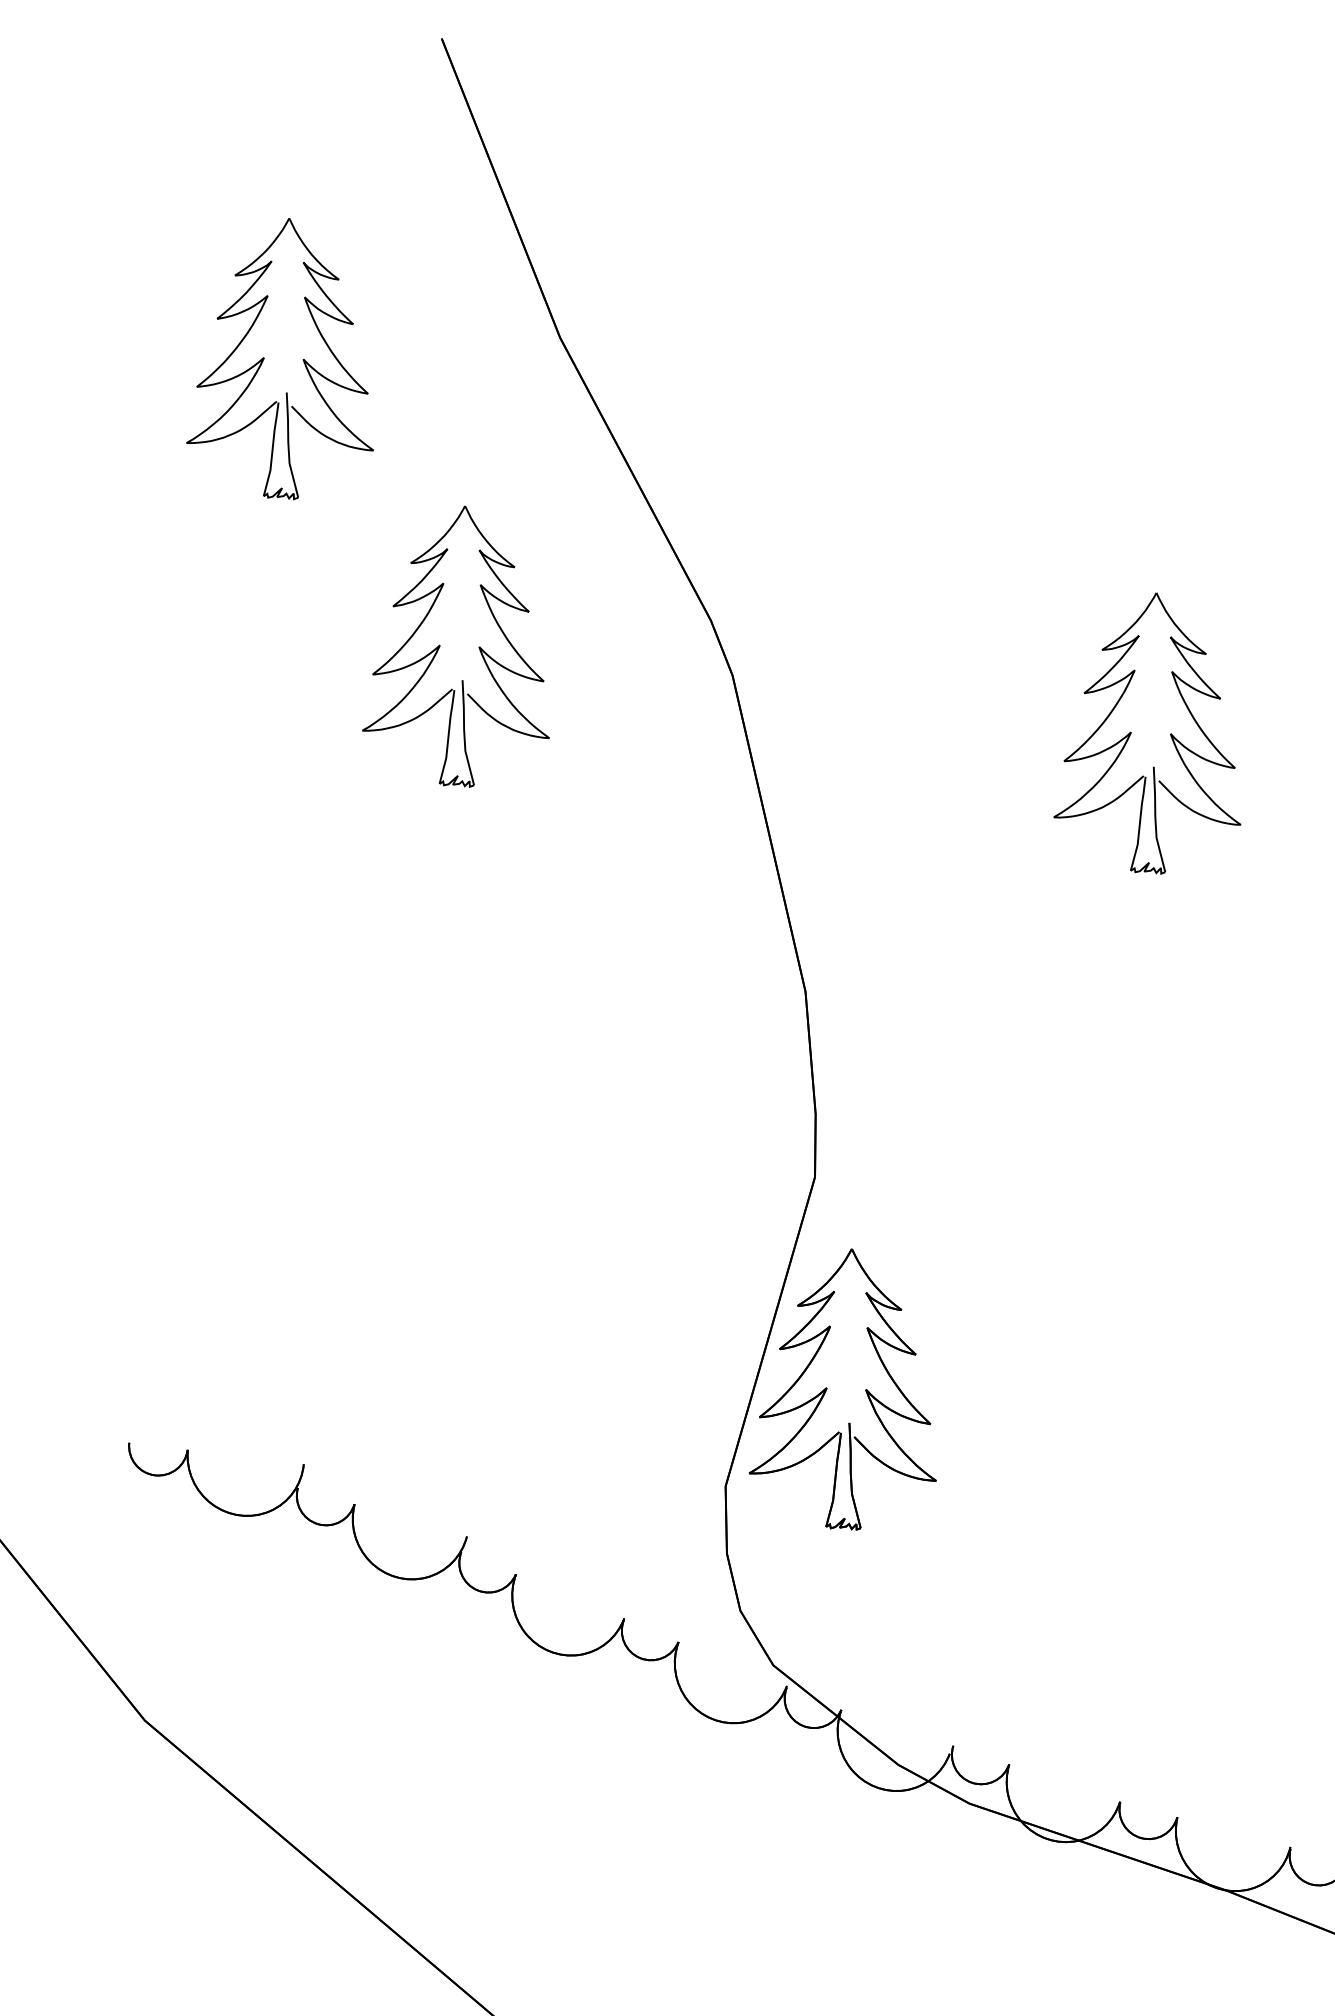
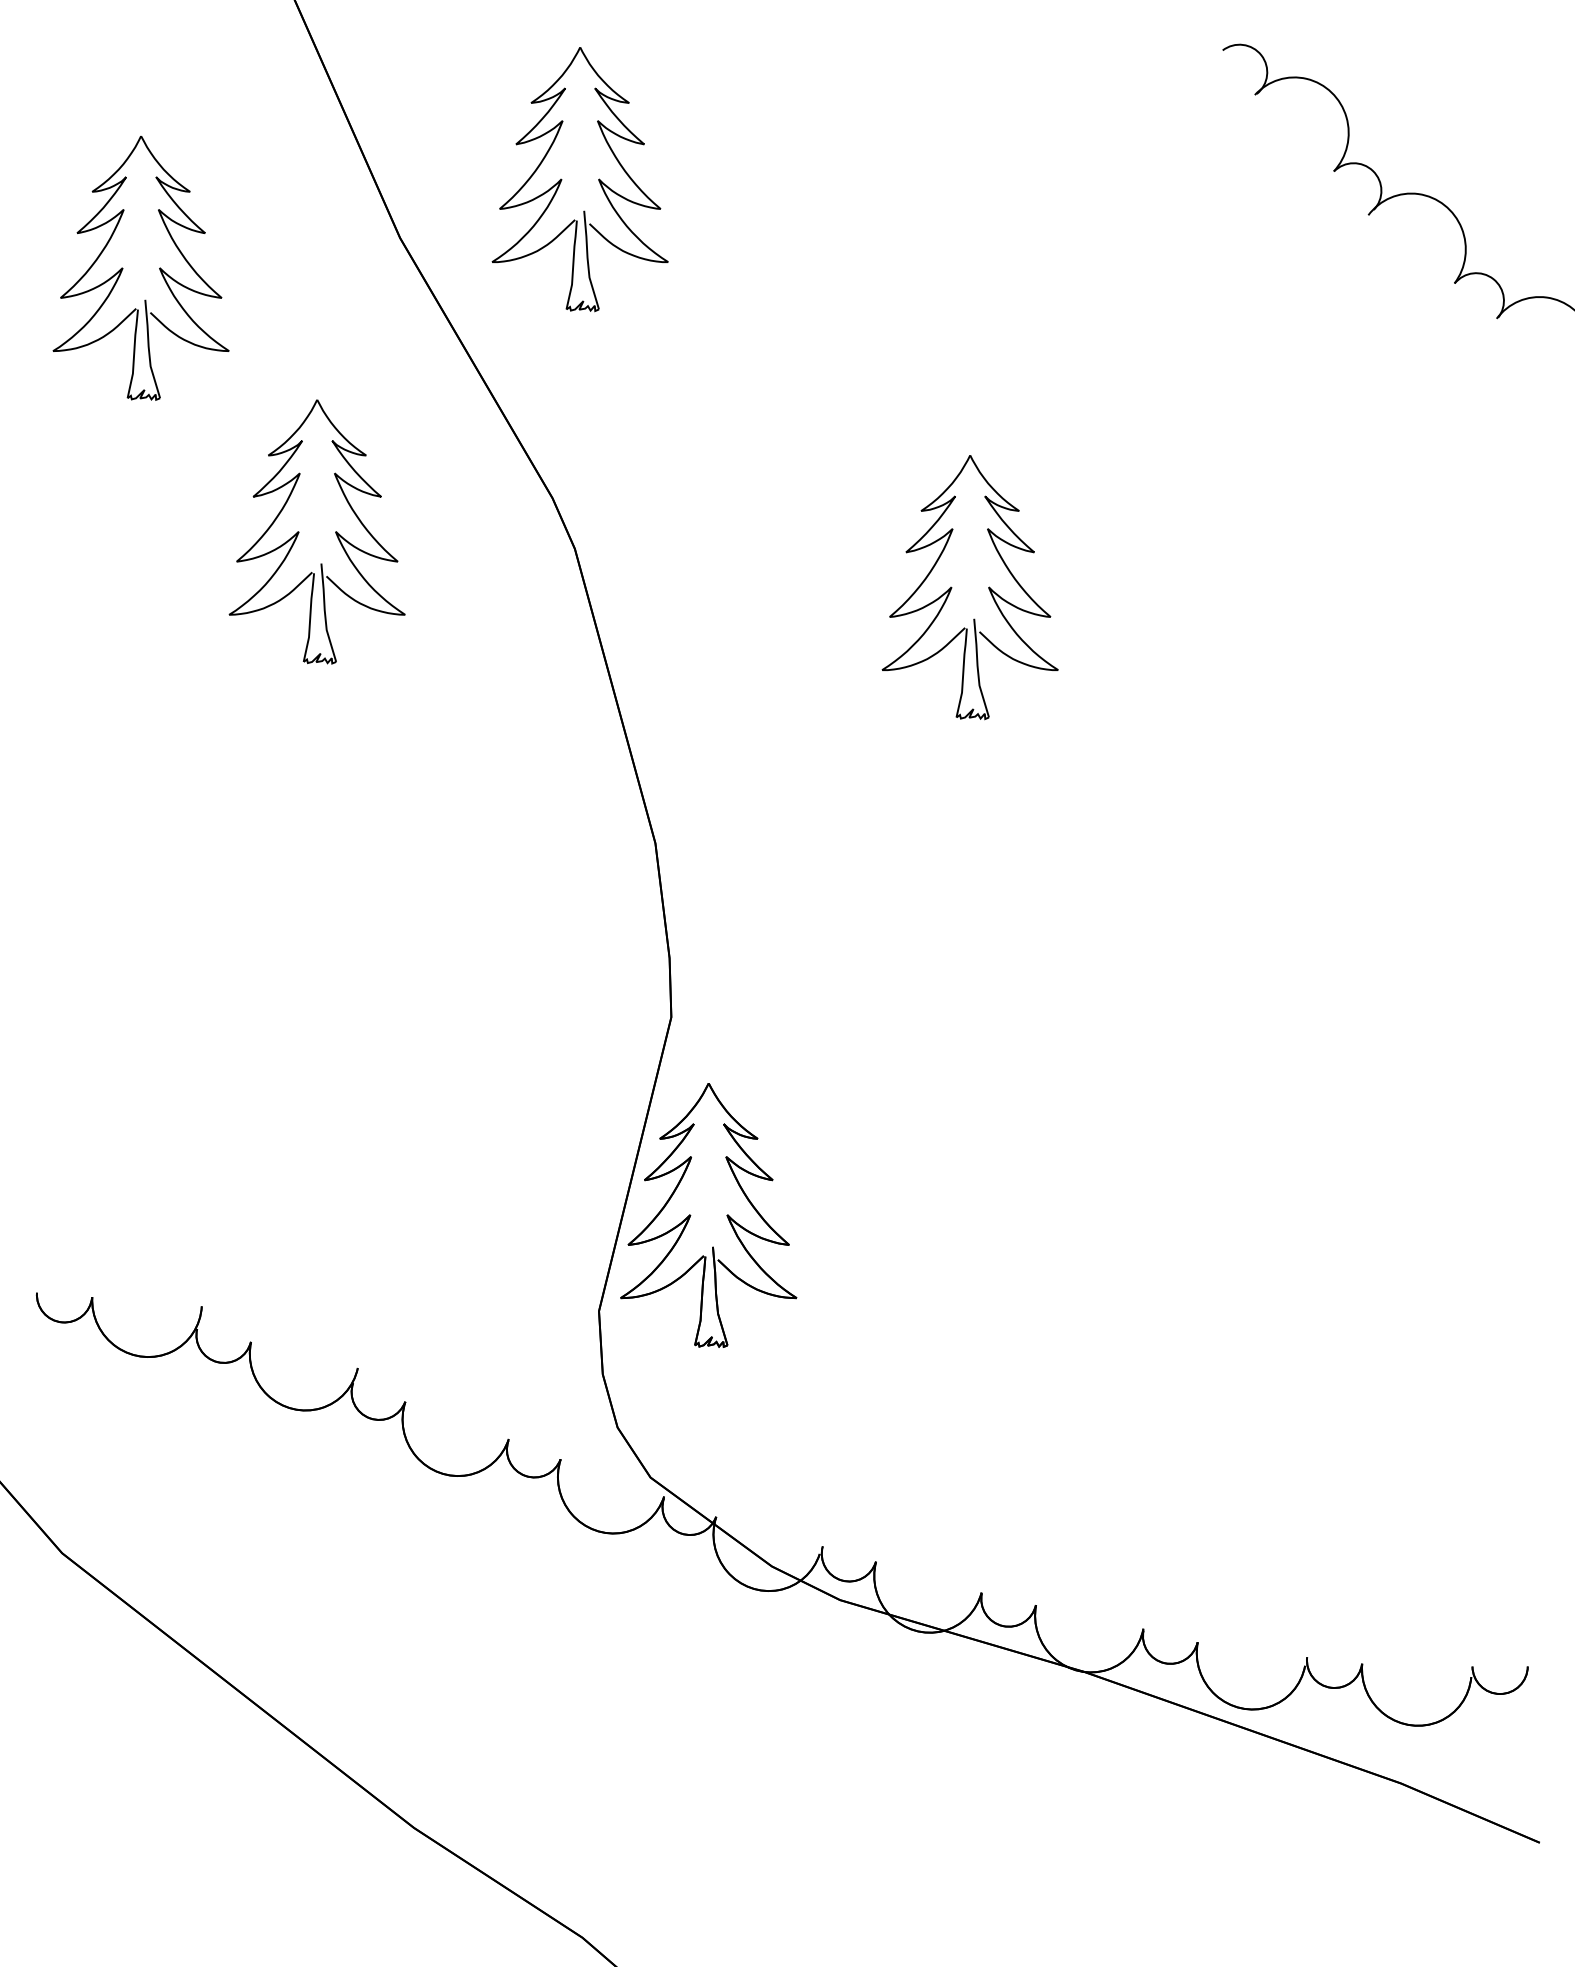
part: (735, 282) -> (562, 179), added

